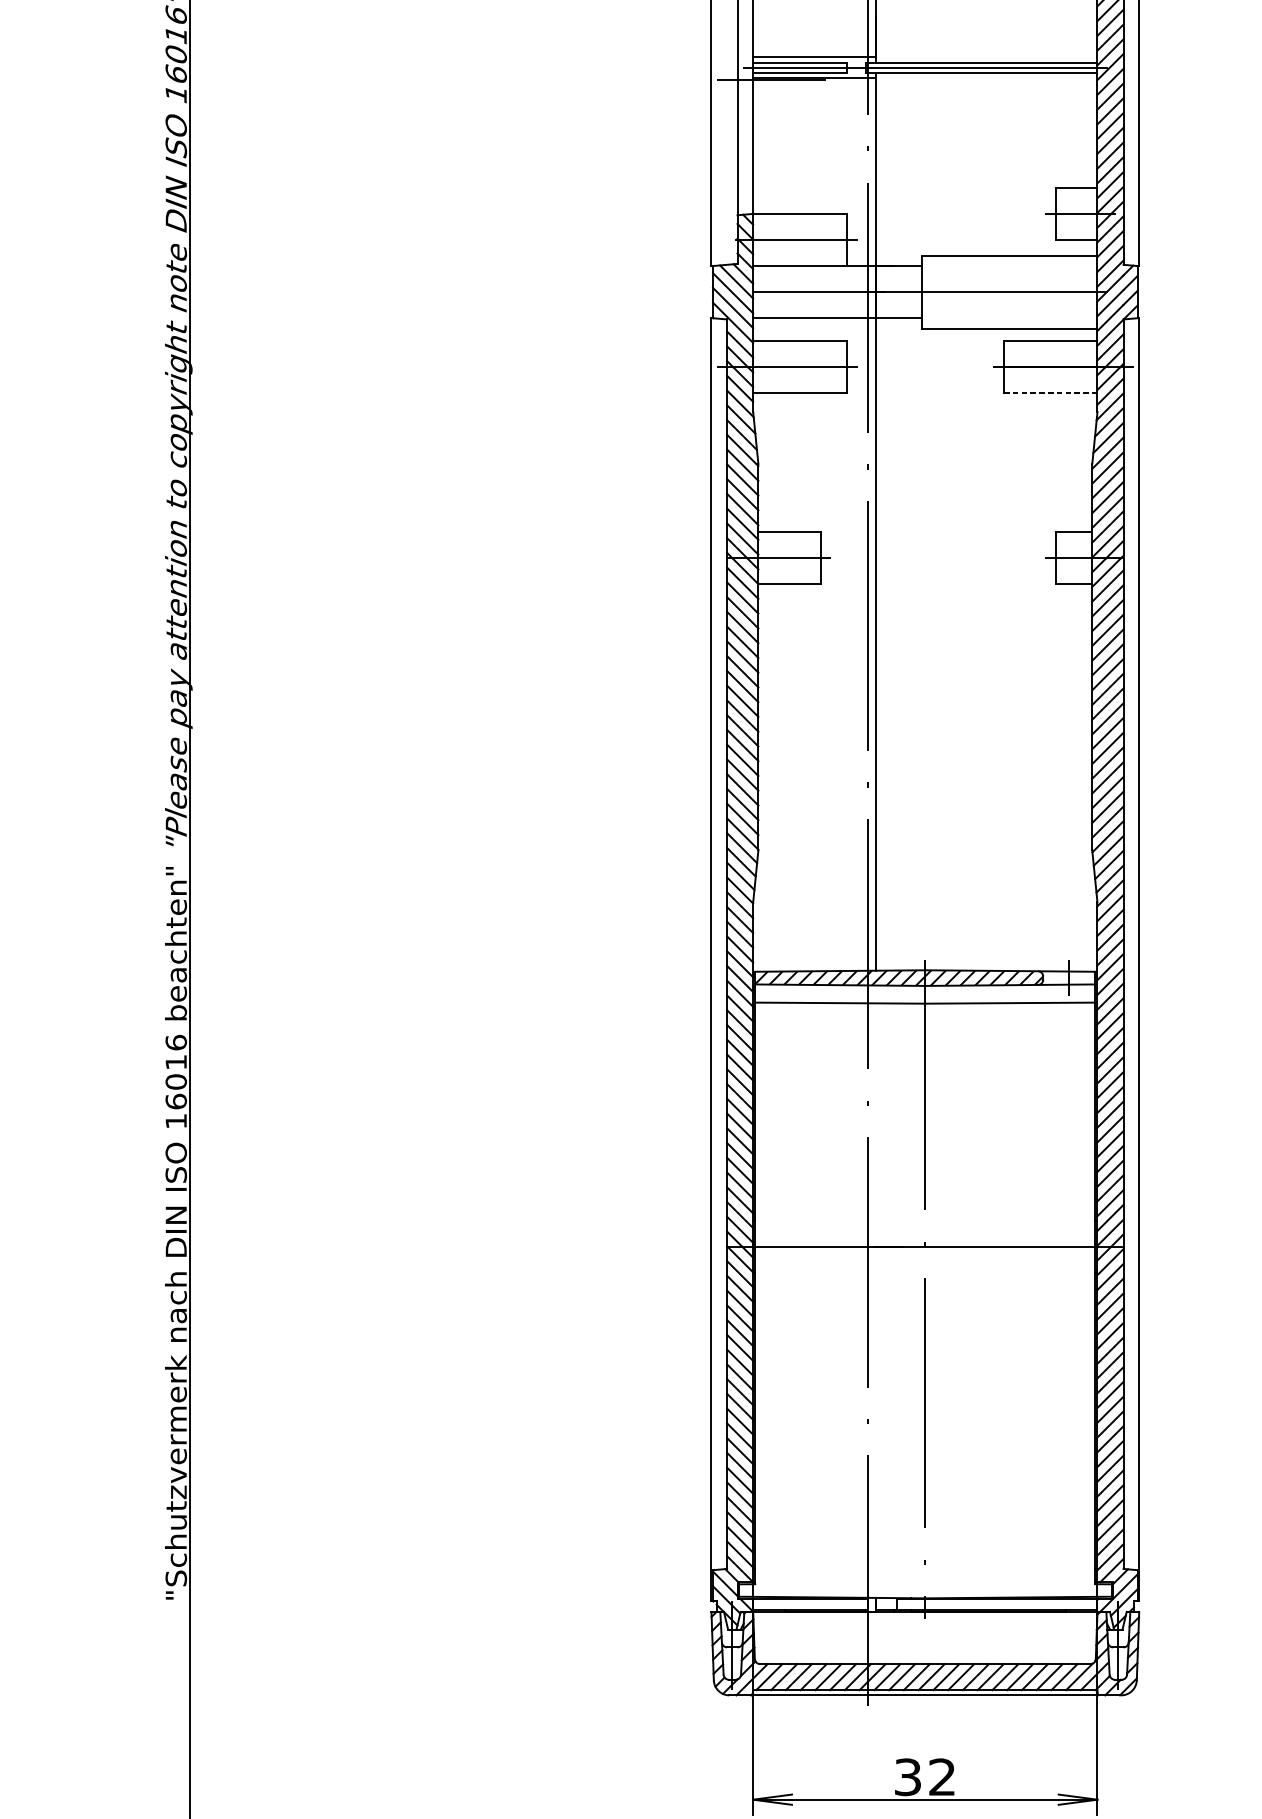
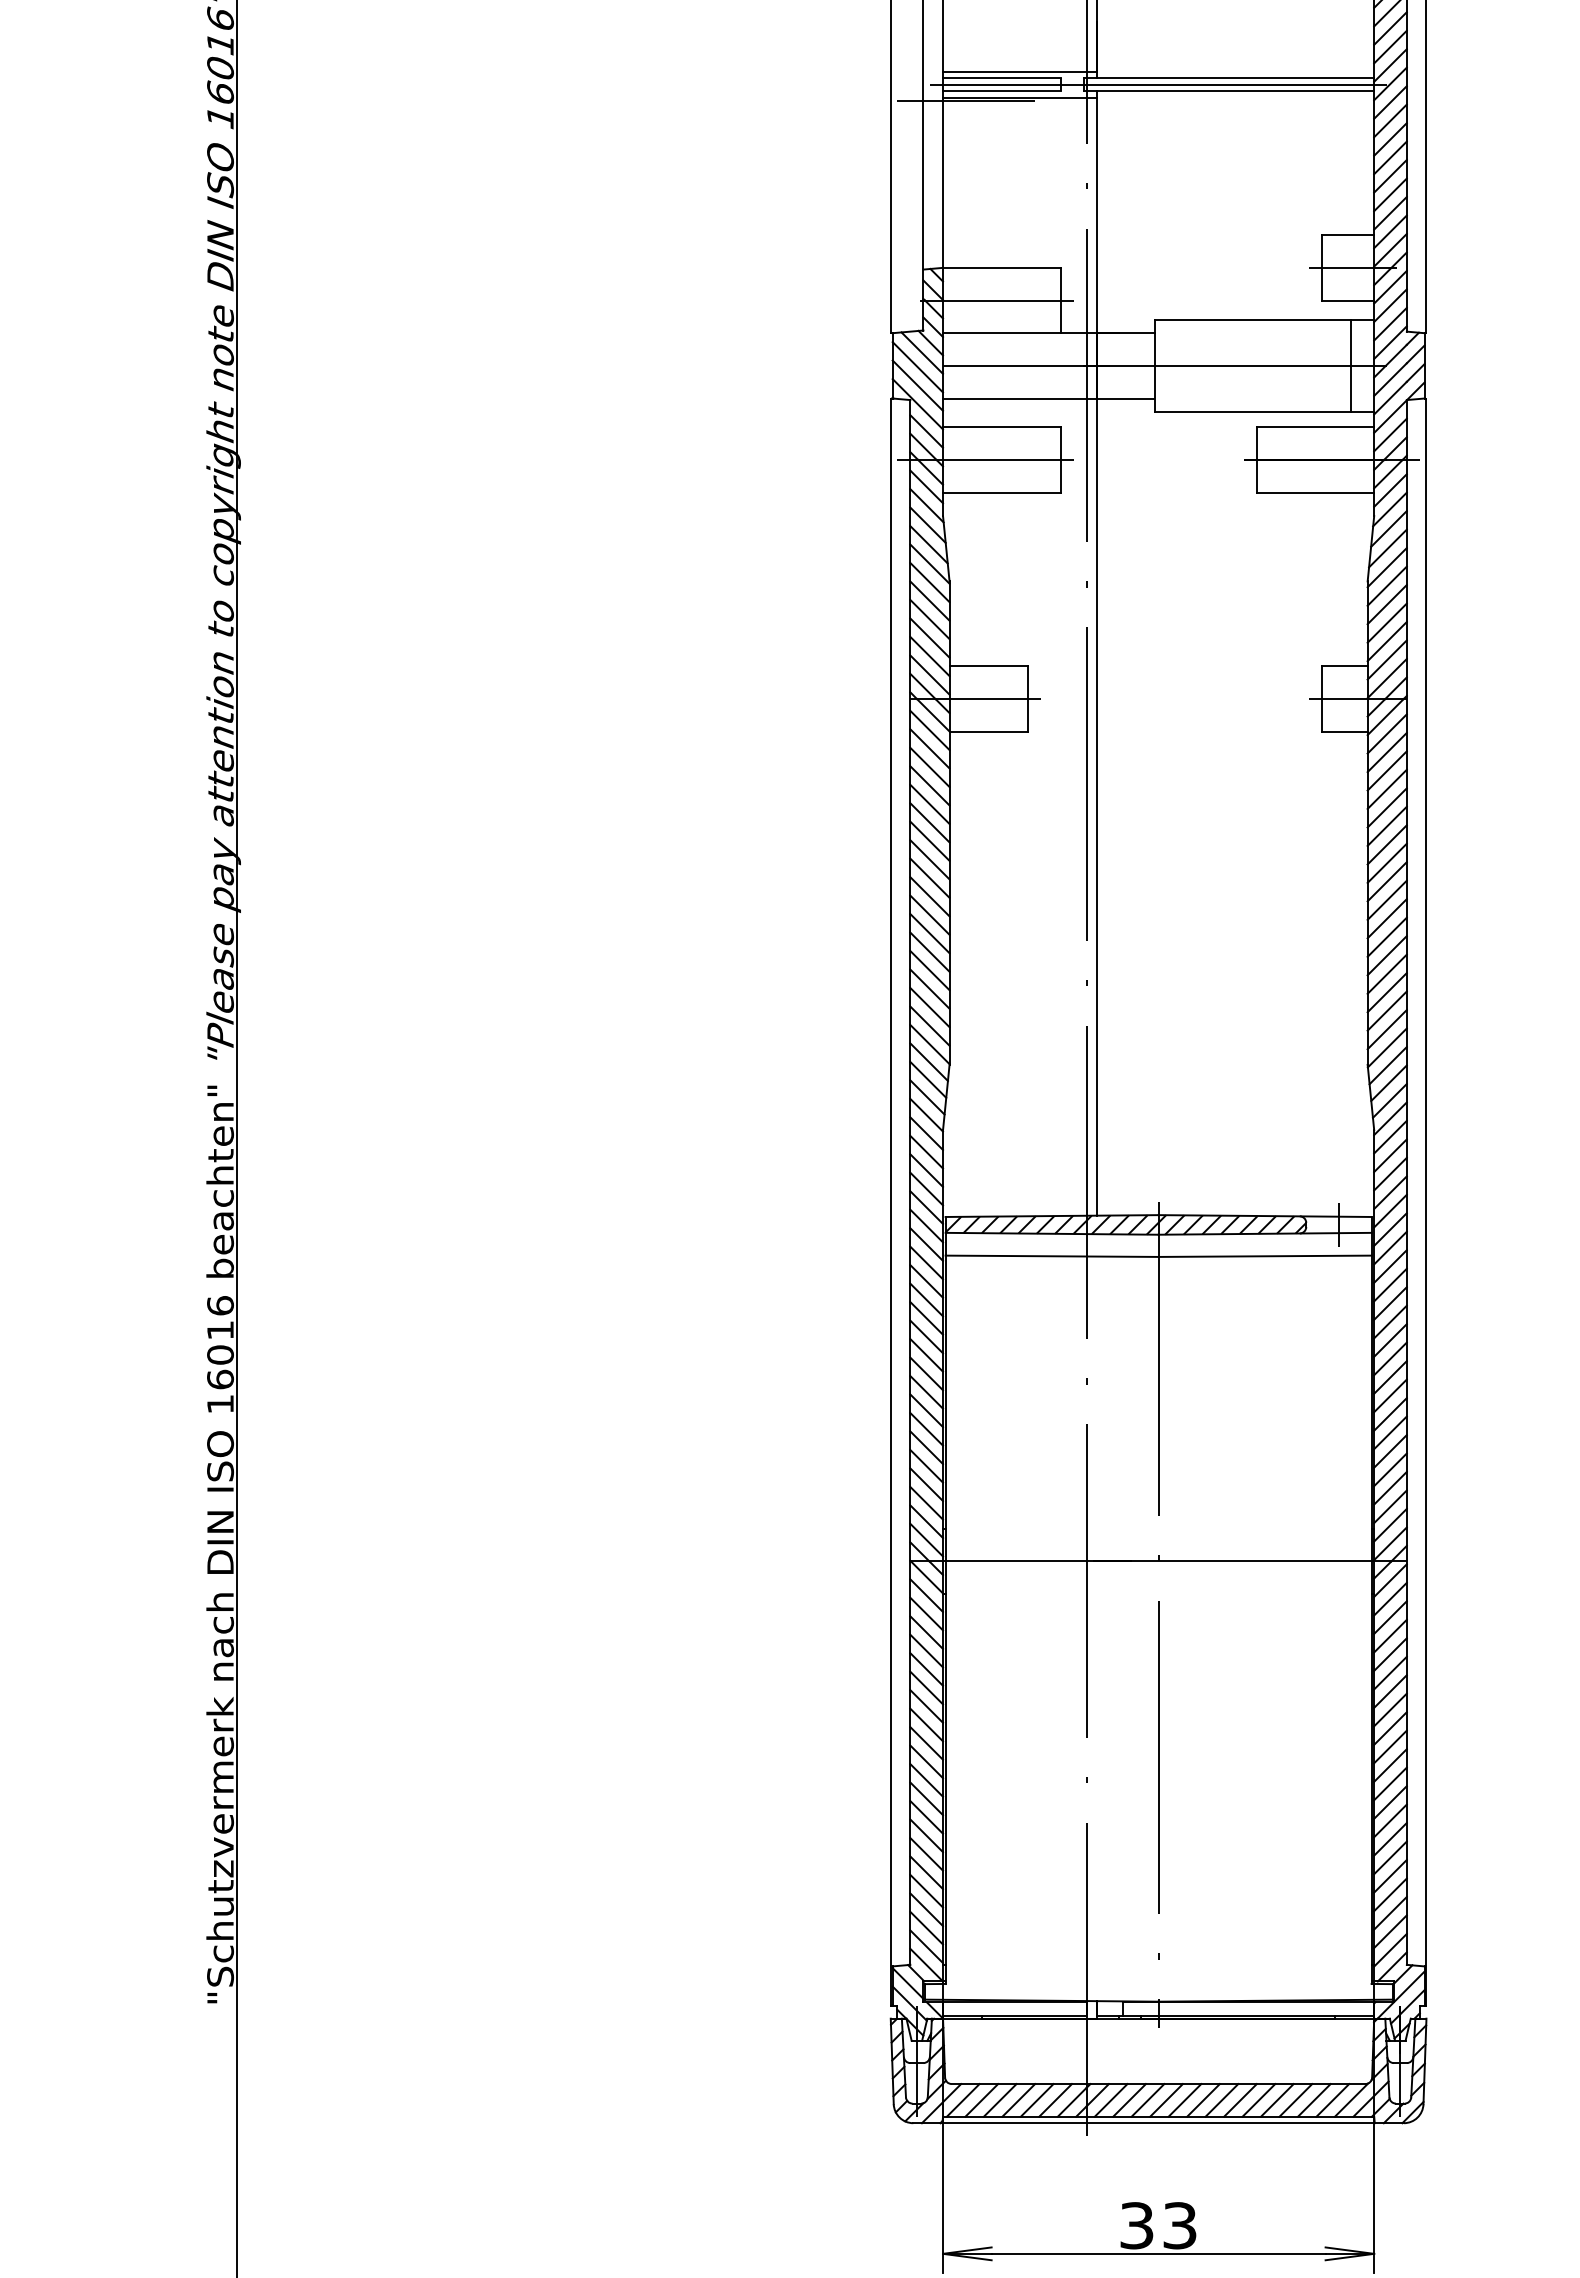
line: (1078, 291) -> (1350, 365), added
line: (1050, 393) -> (1315, 492), dashed -> solid
text: (942, 1777) -> (1179, 2225), 32 -> 33

